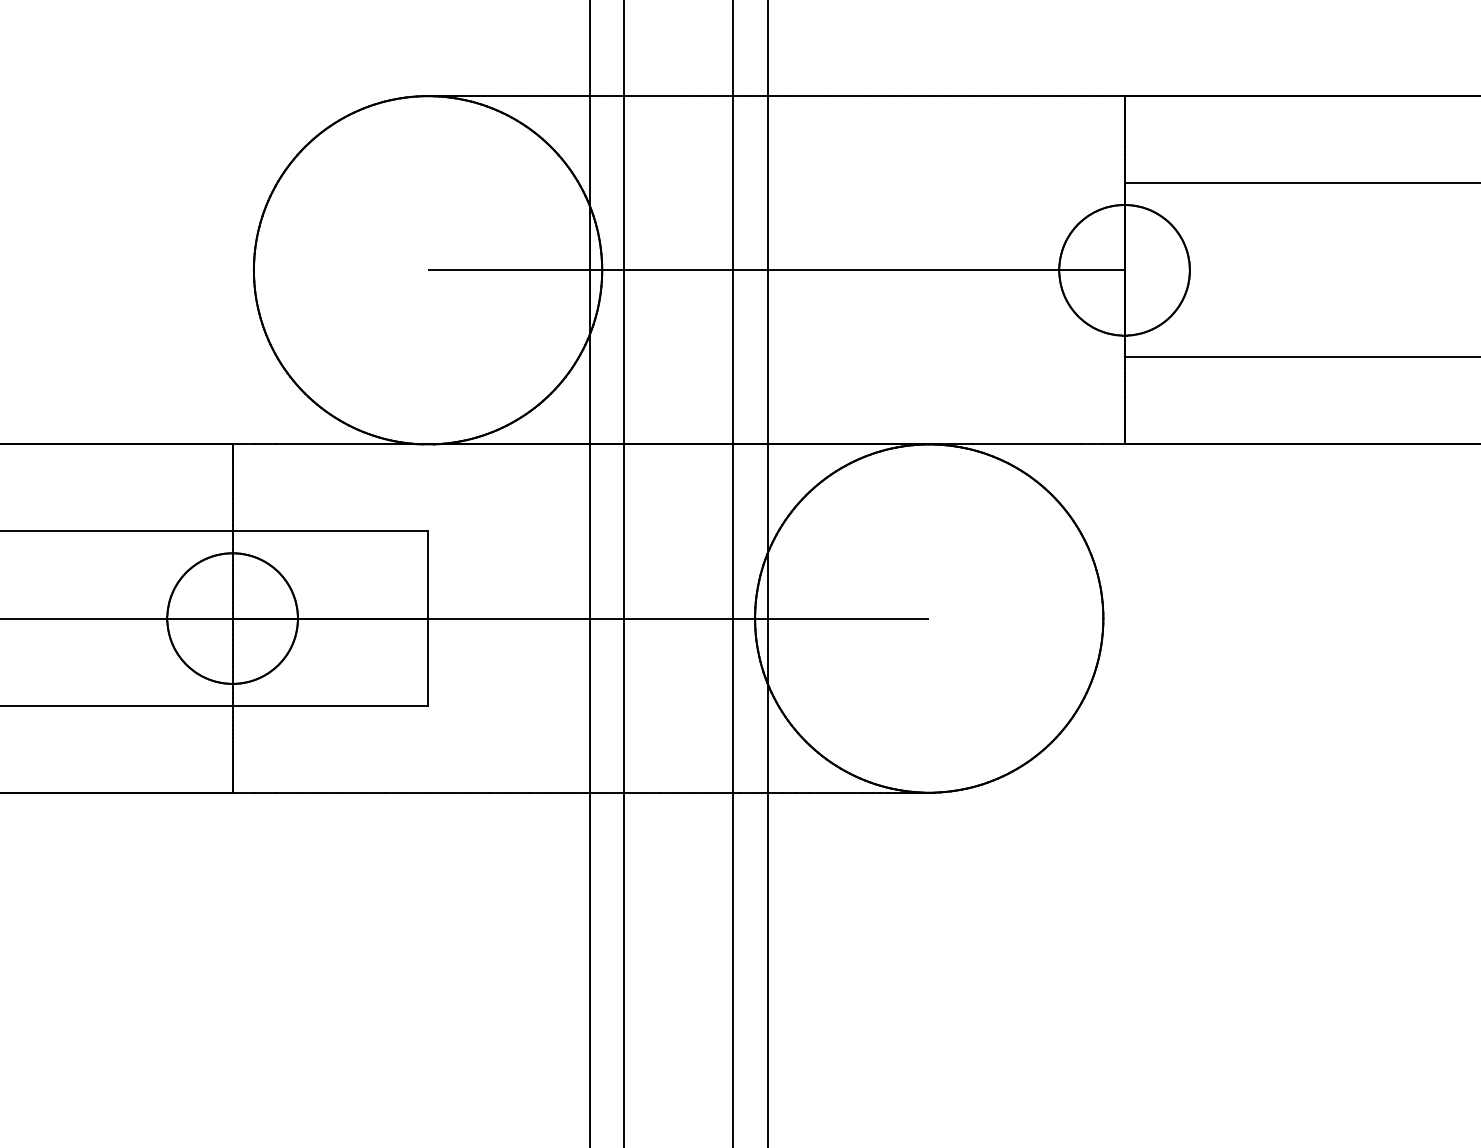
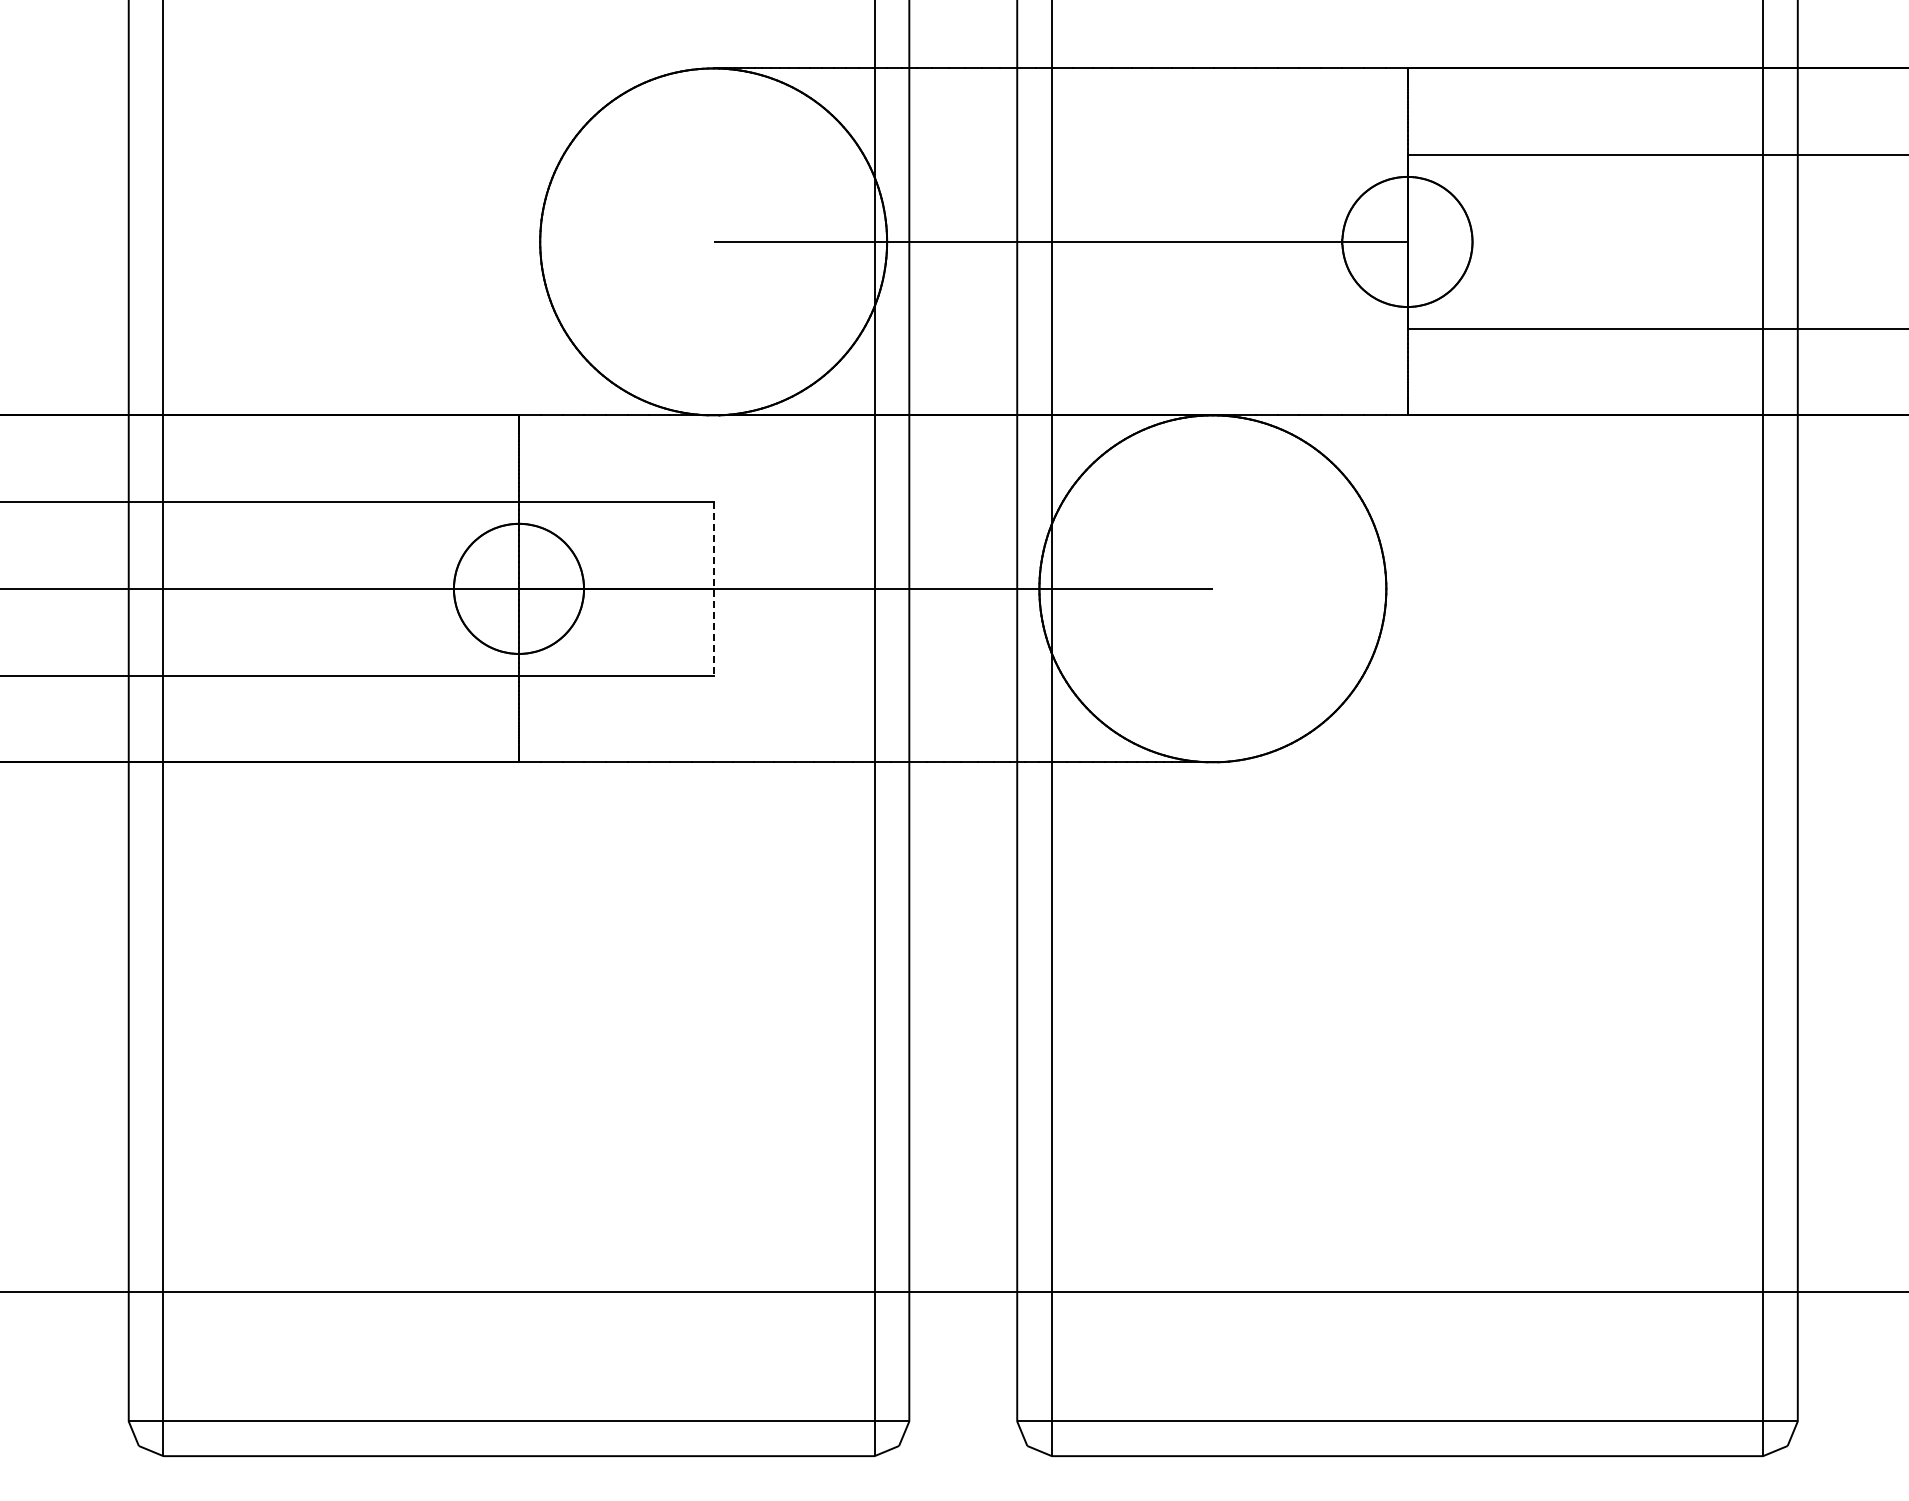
line: (427, 618) -> (713, 588), solid -> dashed

